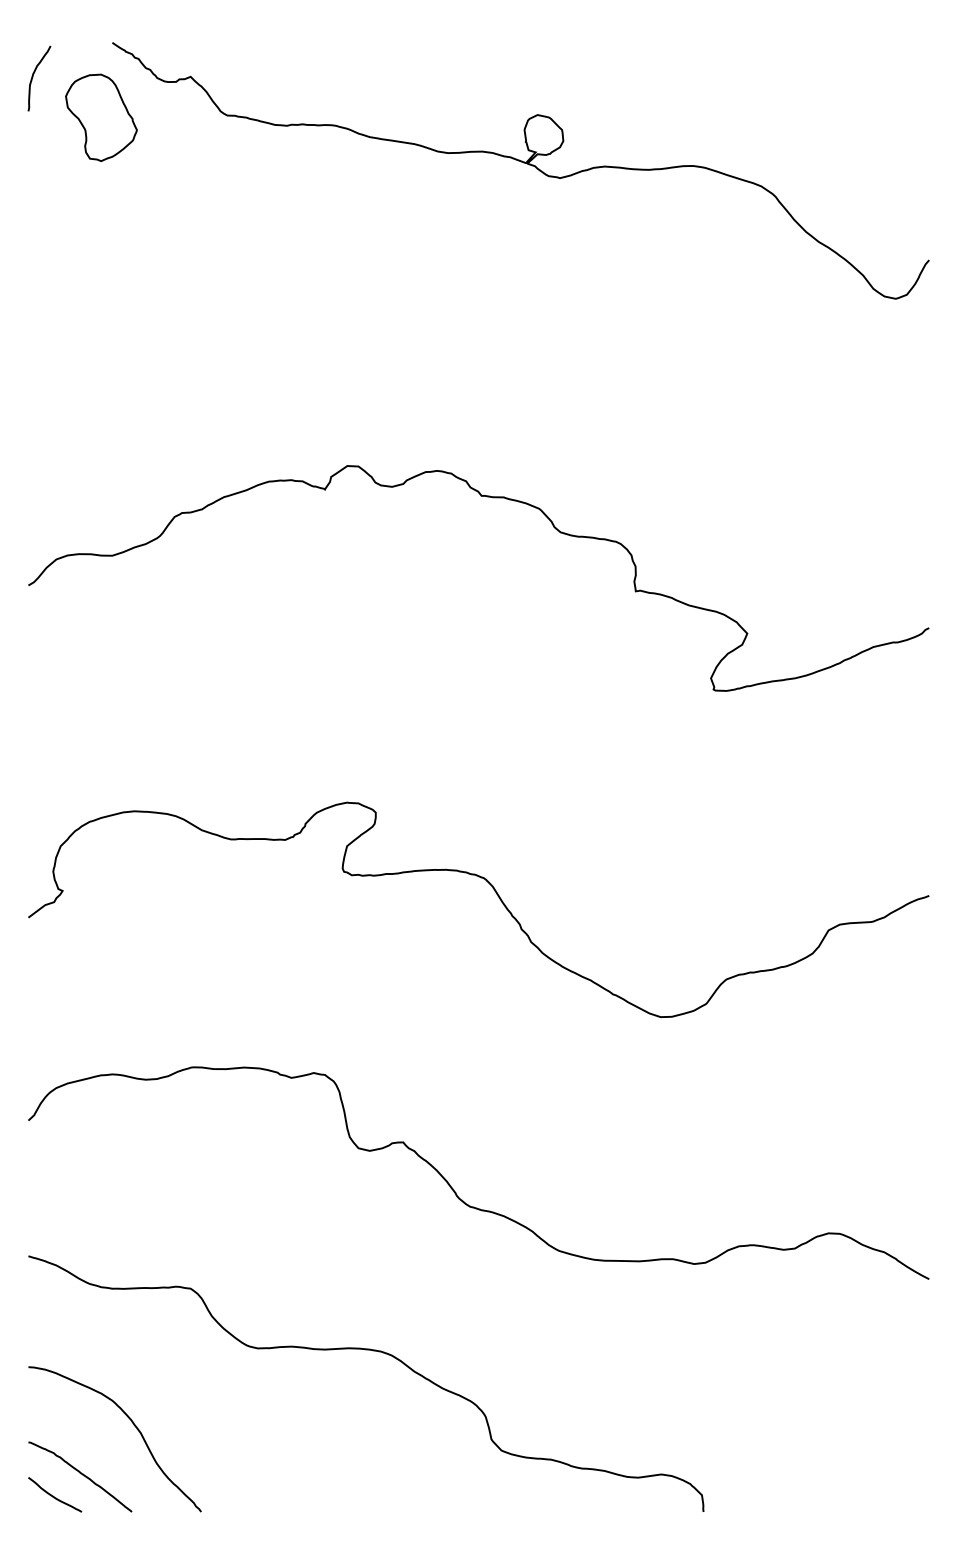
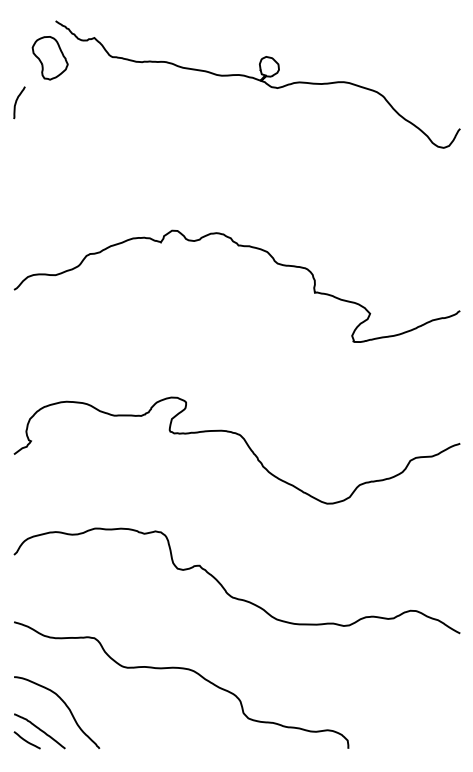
curve: (35, 75) -> (17, 101), moved

